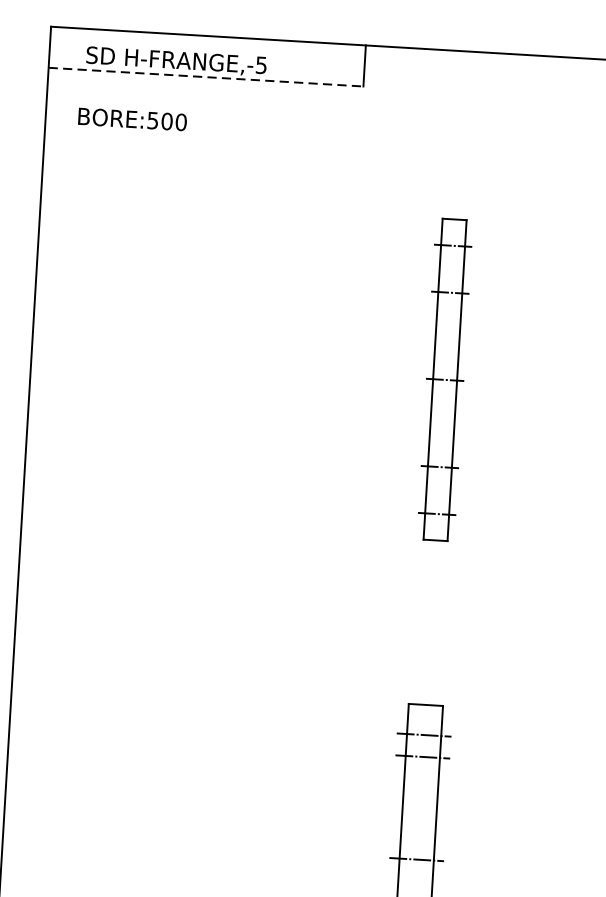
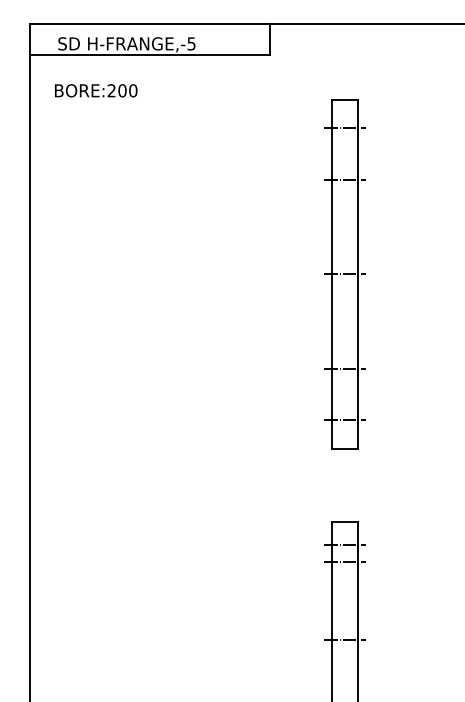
line: (206, 77) -> (150, 55), dashed -> solid
text: (152, 120) -> (111, 90), BORE:500 -> BORE:200
part: (444, 379) -> (344, 274), size x1.43

